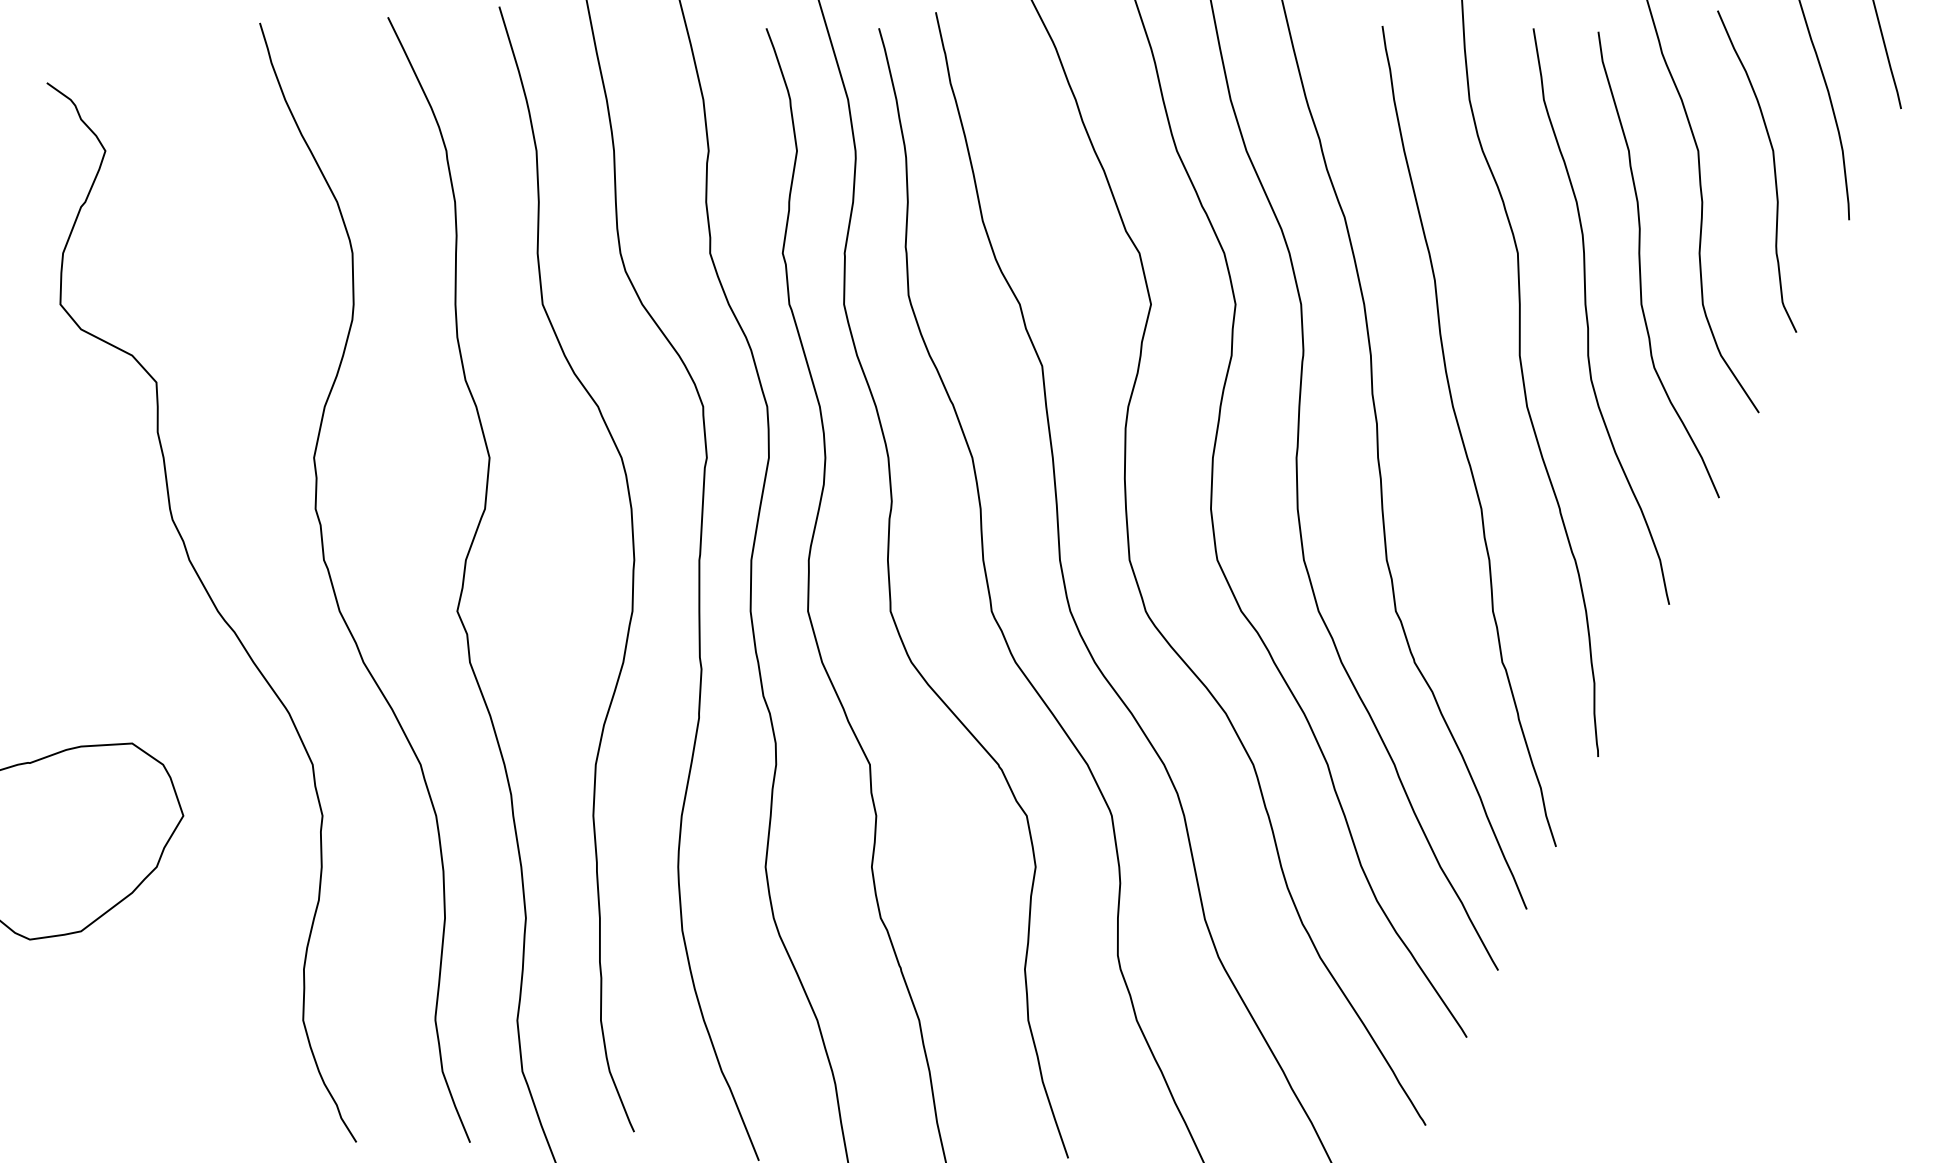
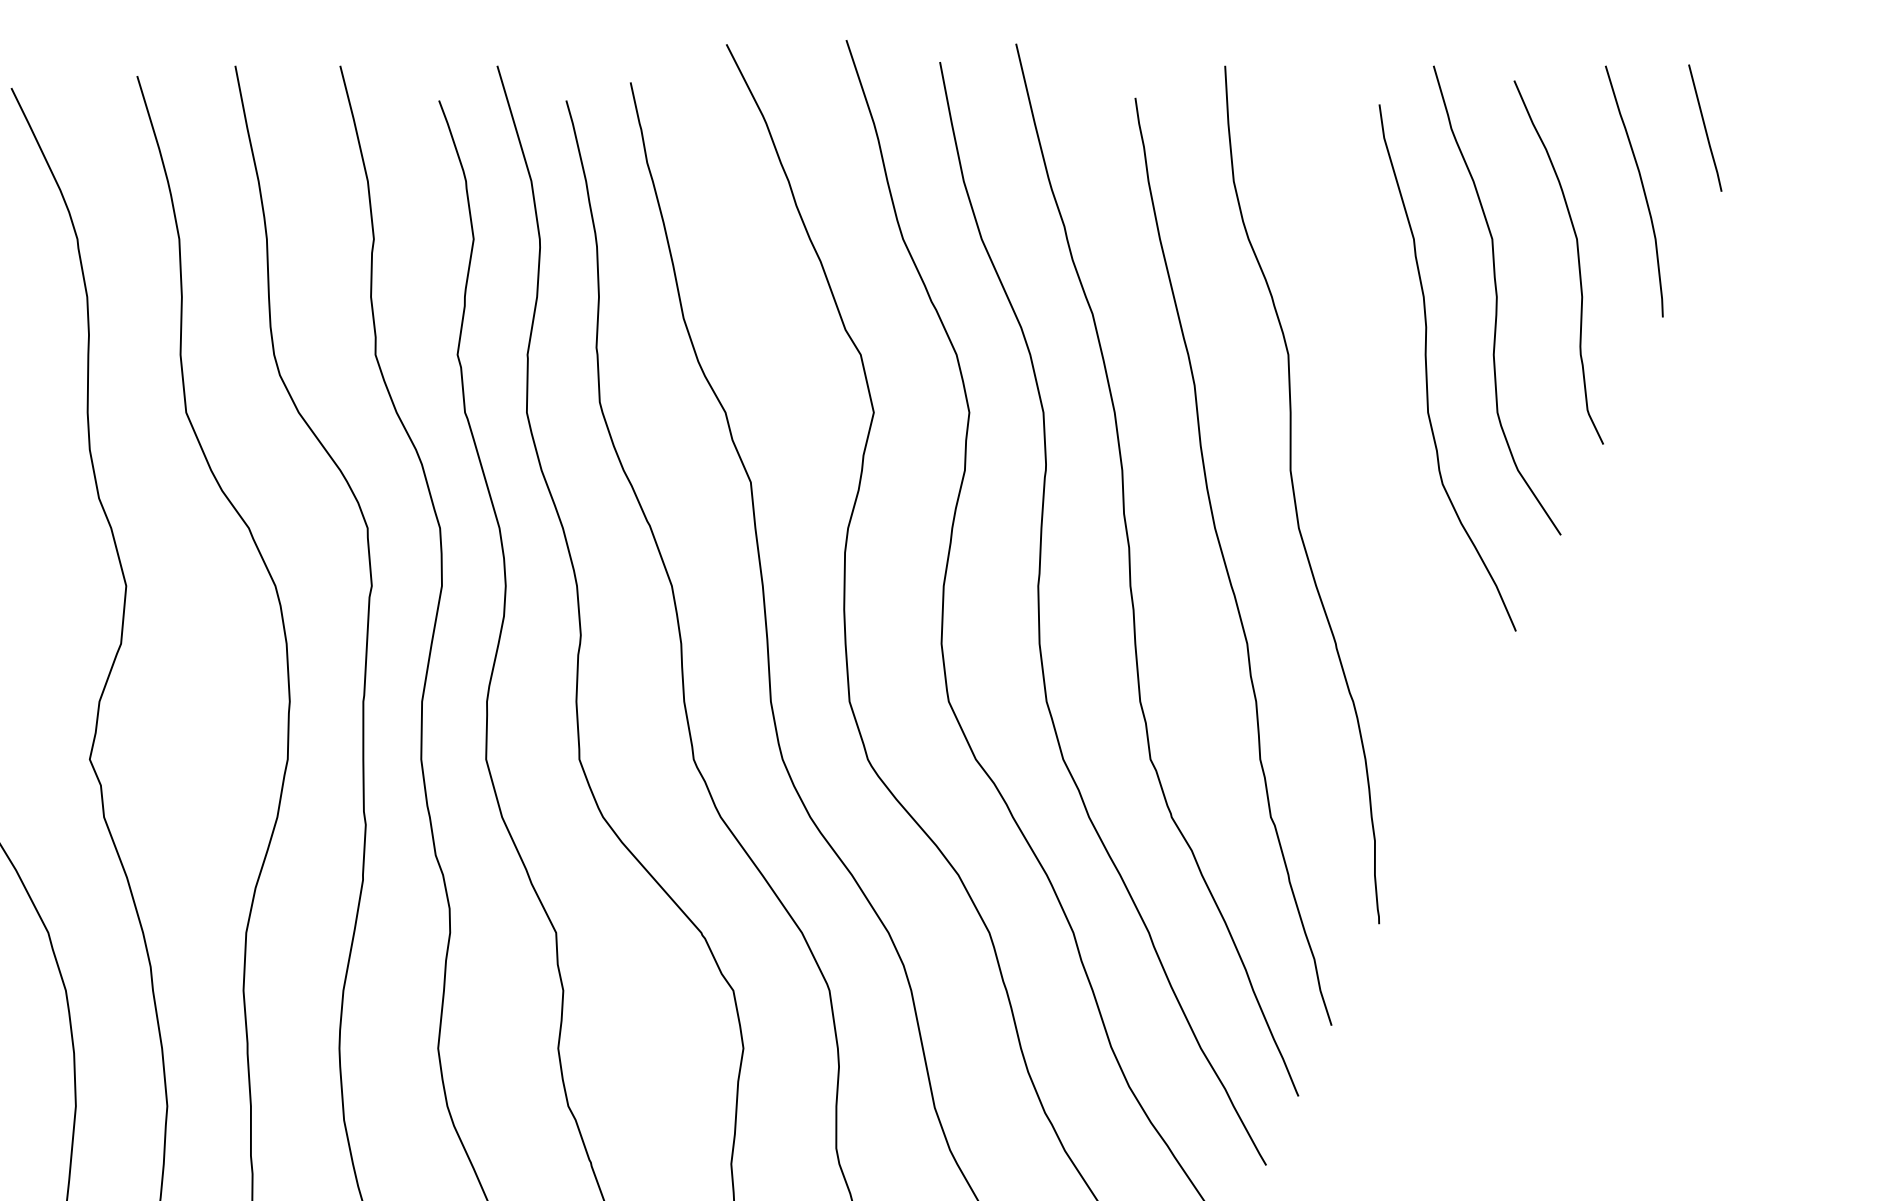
curve: (1588, 320) -> (1368, 430), removed

